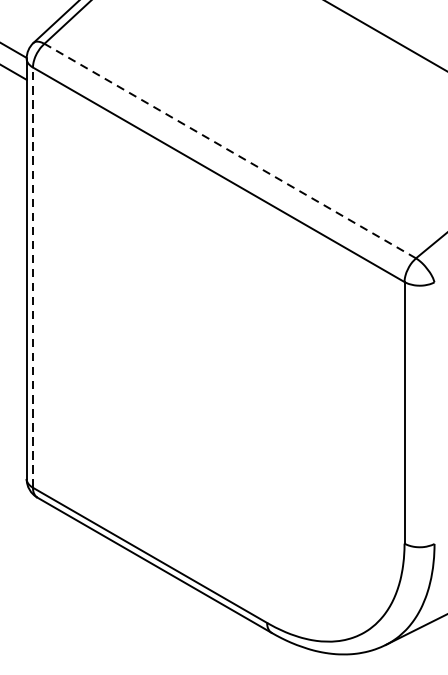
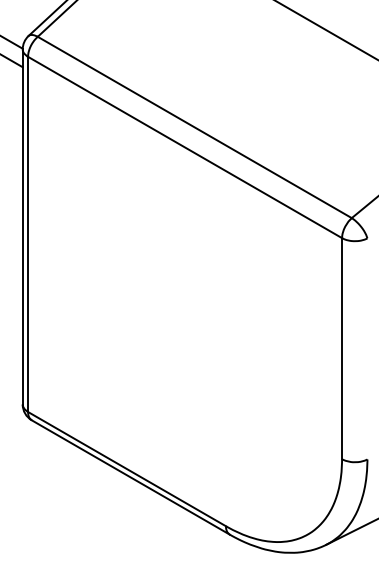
line: (229, 151) -> (194, 127), dashed -> solid
line: (33, 277) -> (28, 234), dashed -> solid

